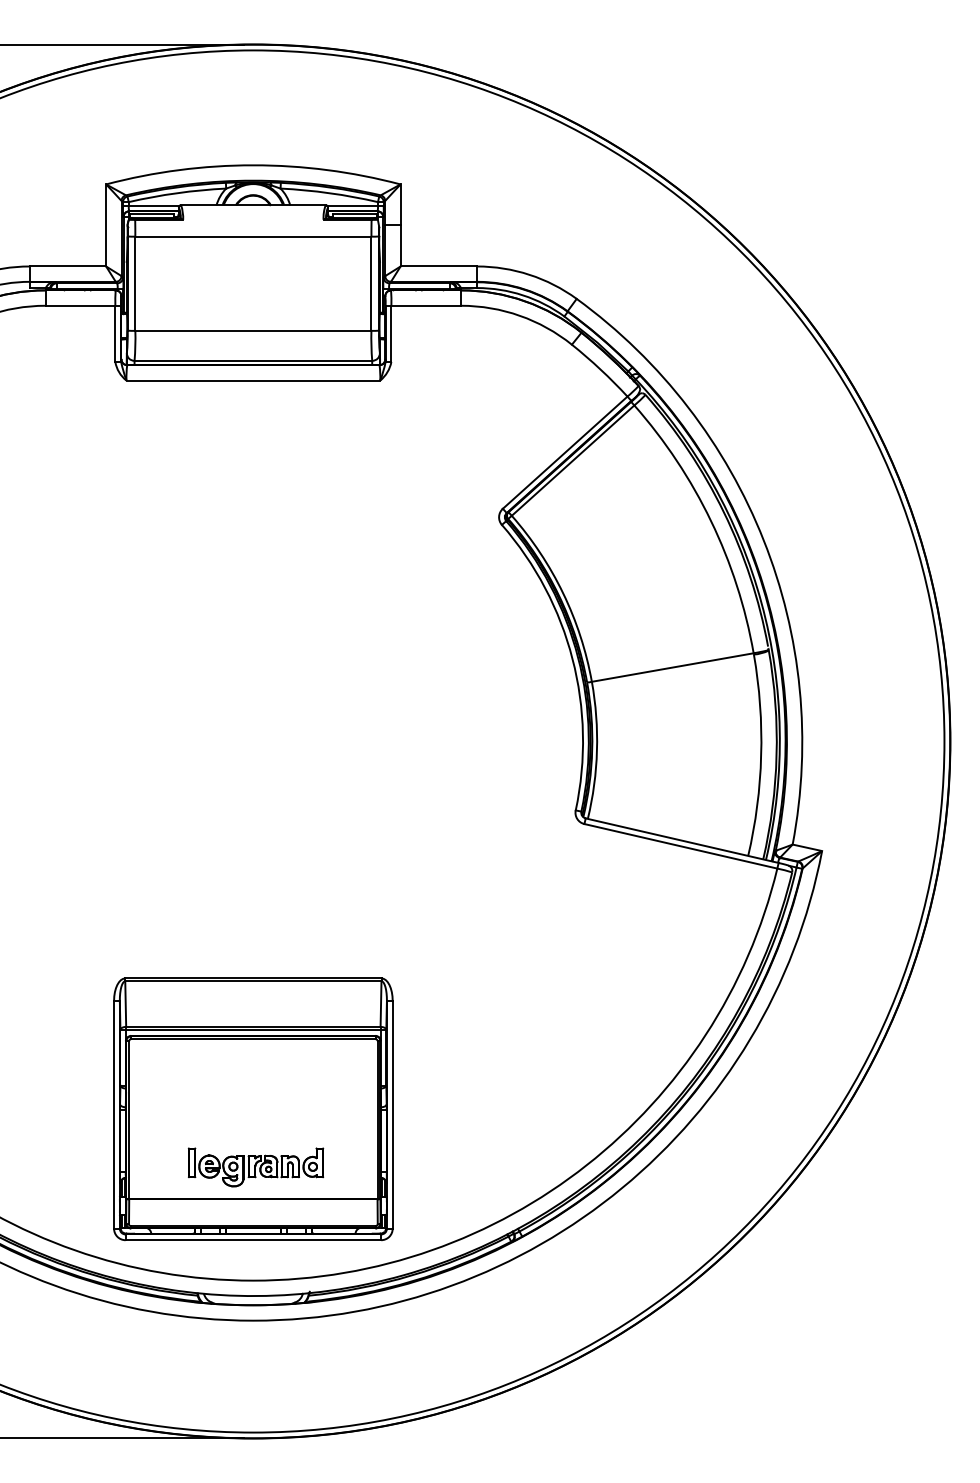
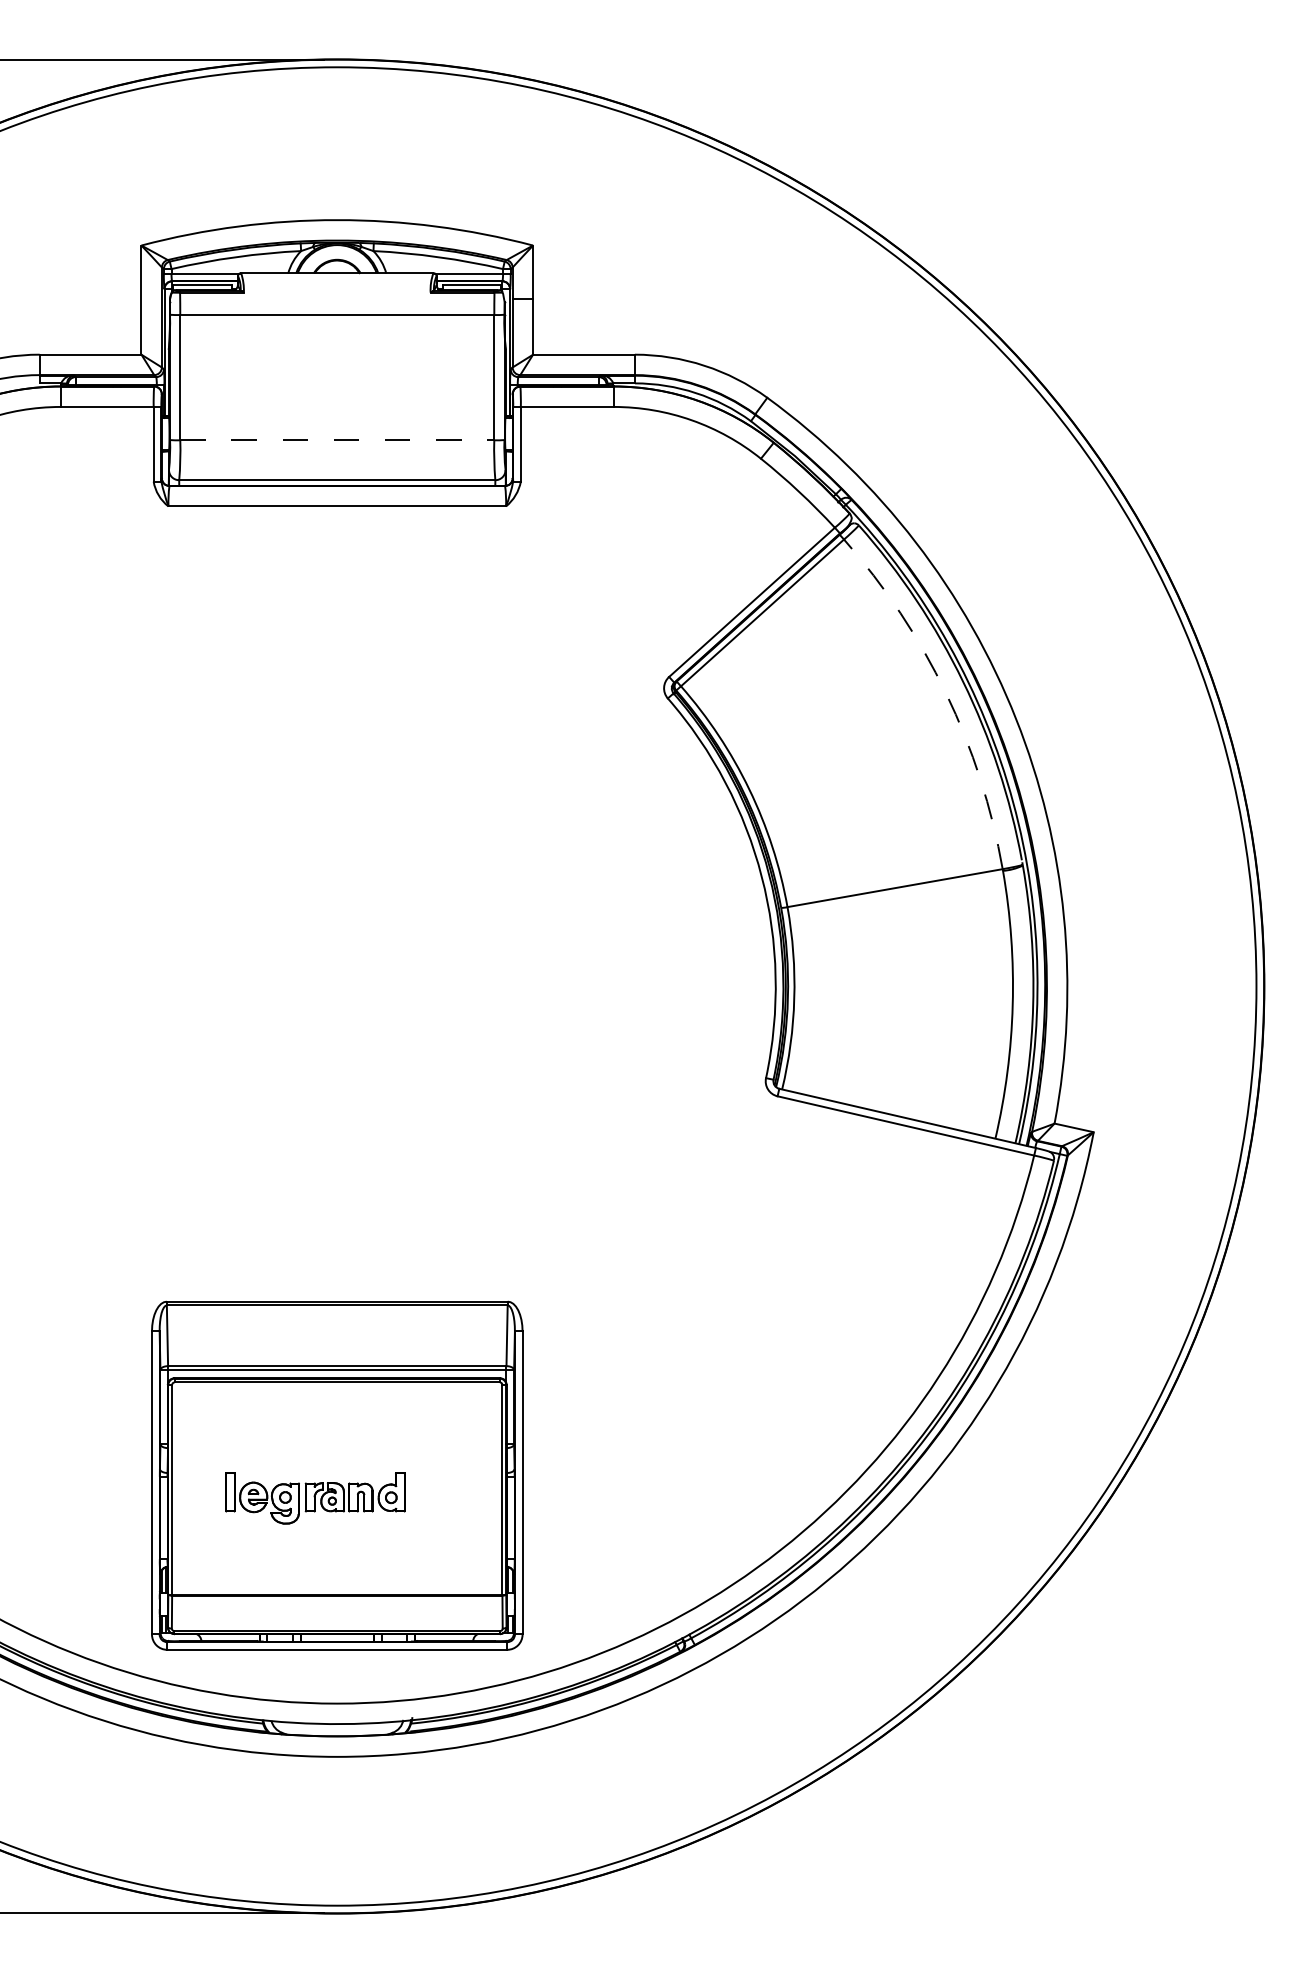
line: (253, 330) -> (337, 439), solid -> dashed
arc: (711, 521) -> (946, 693), solid -> dashed
part: (255, 1167) -> (314, 1498), moved

